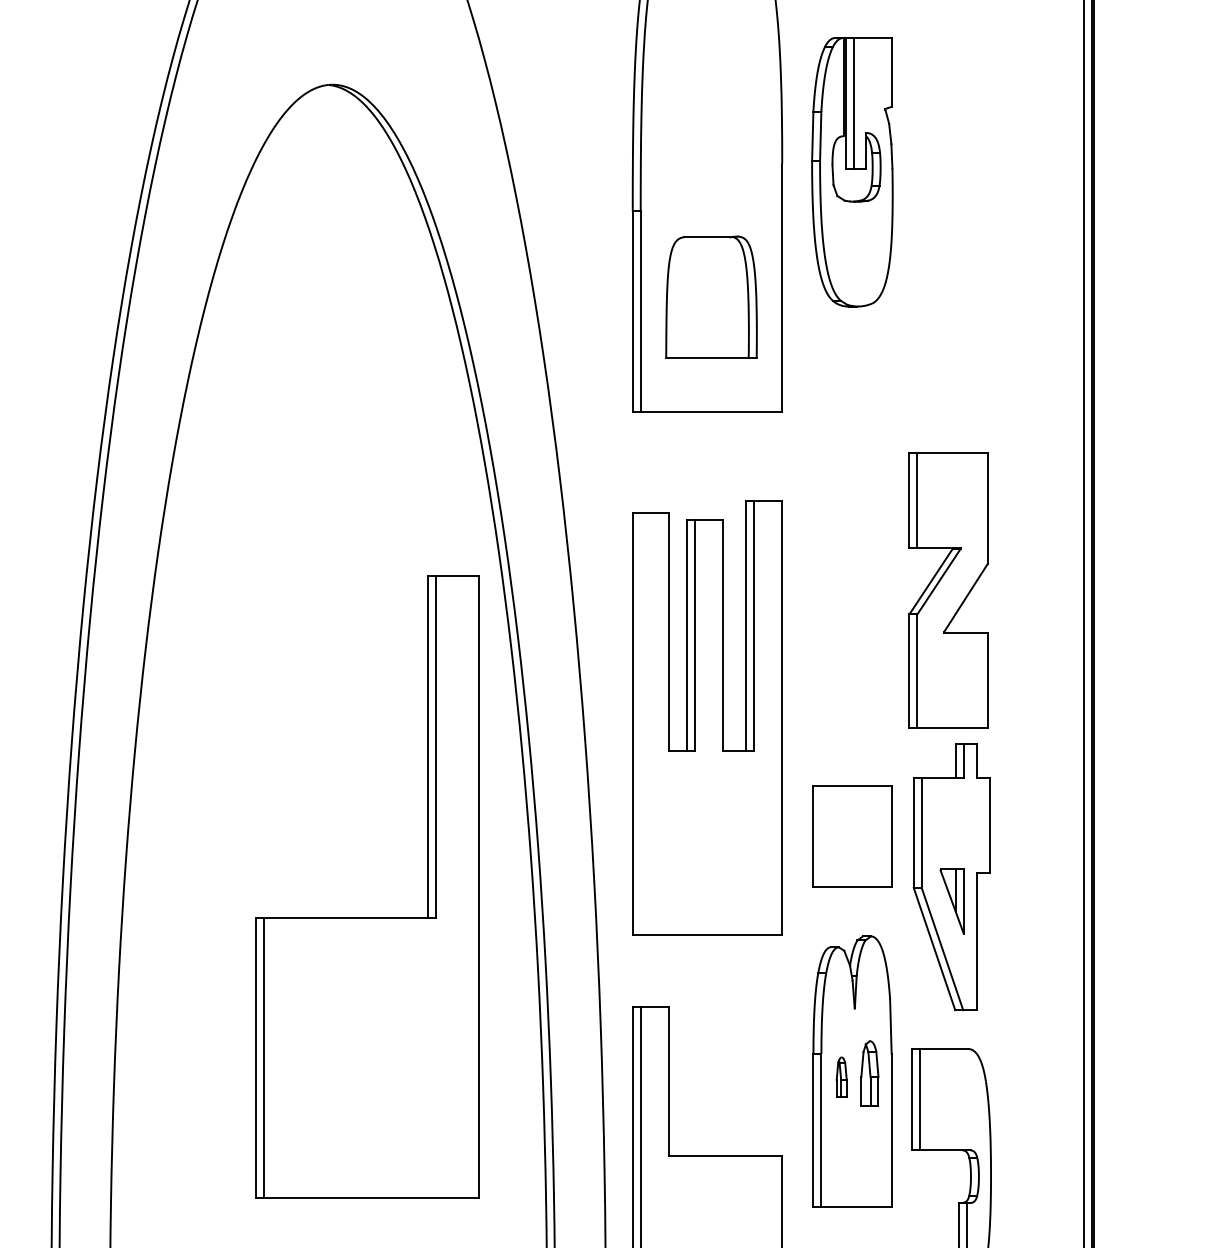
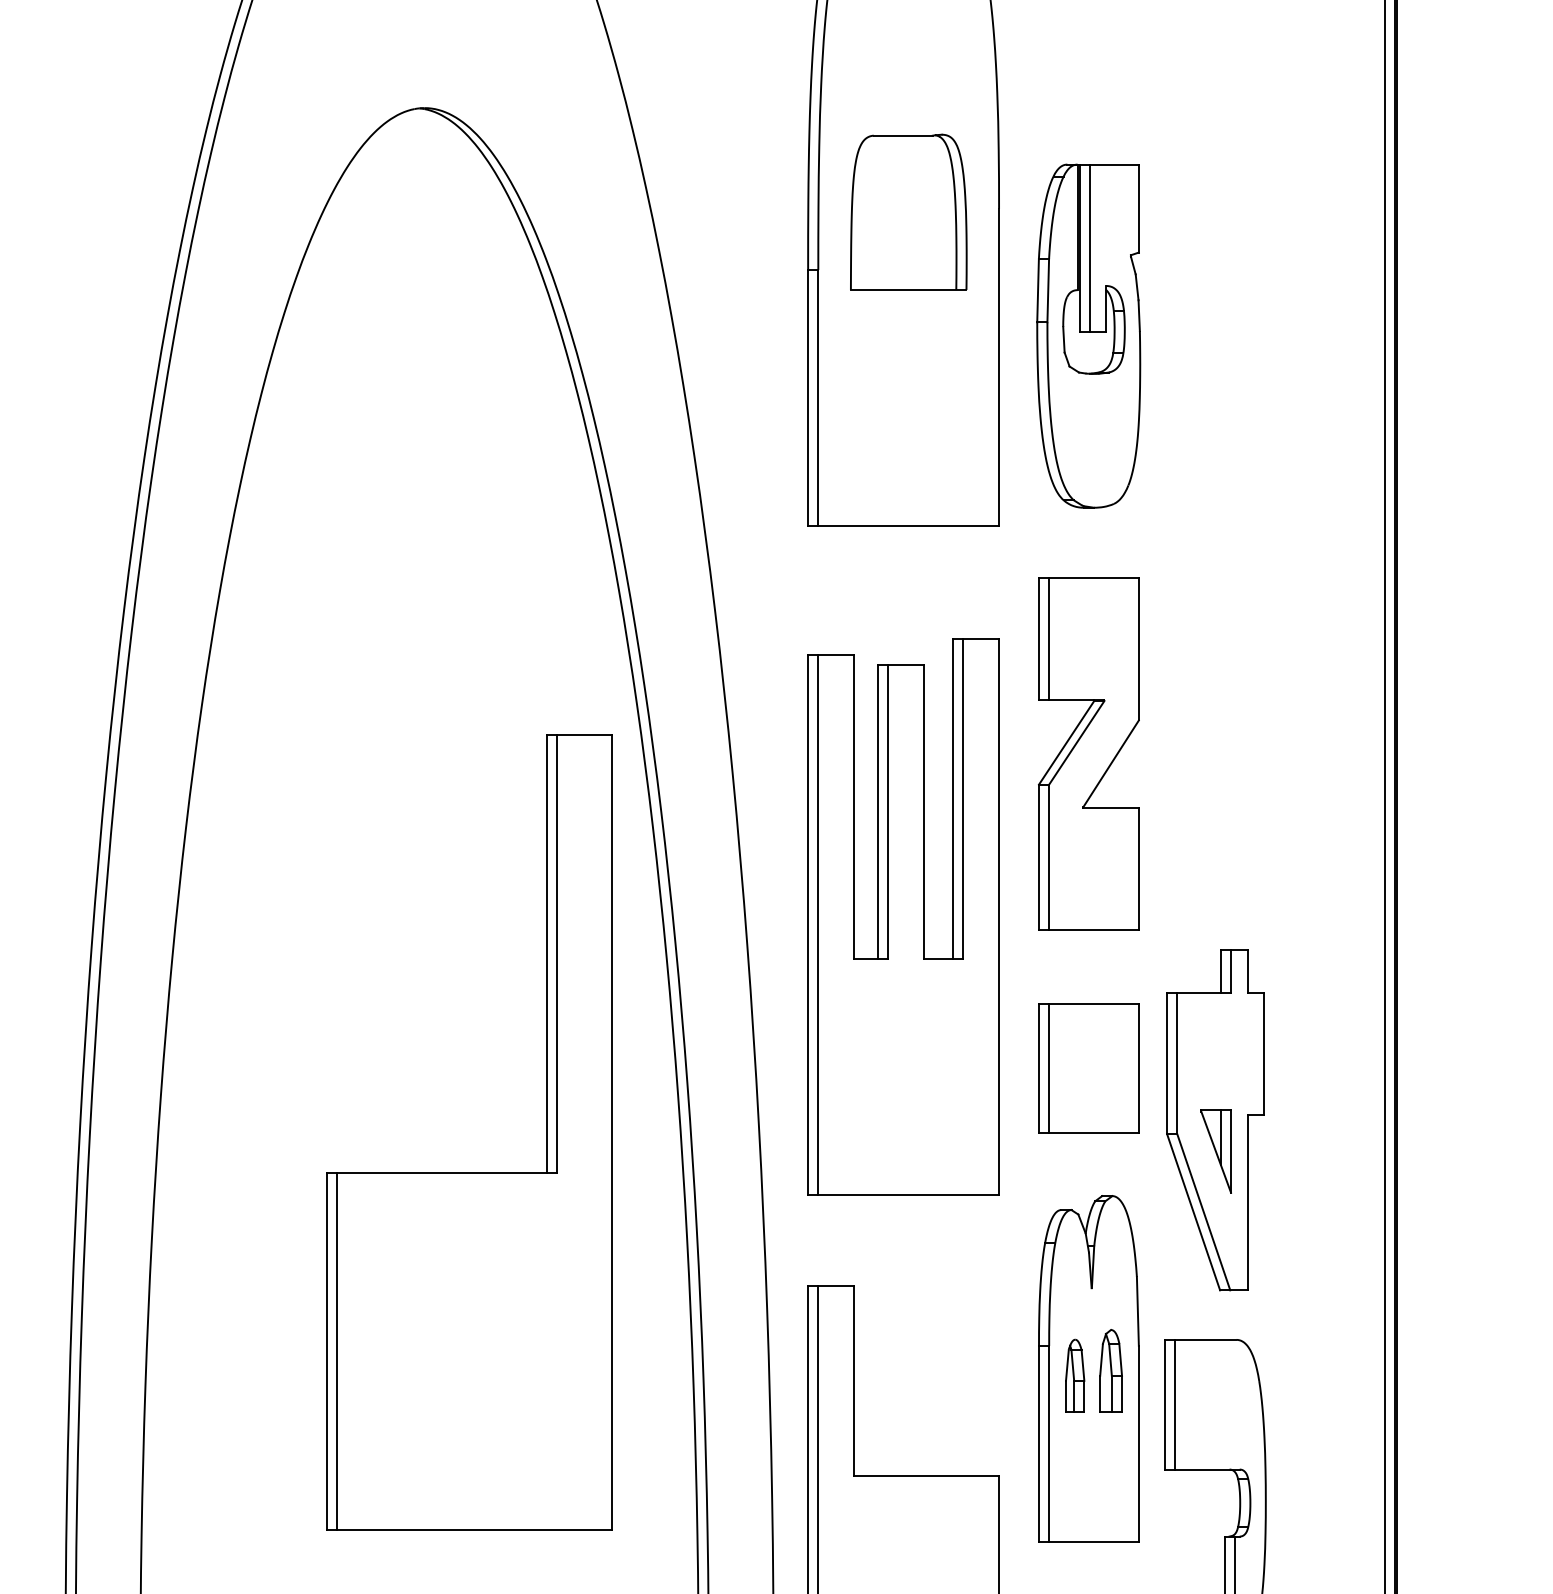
part: (852, 172) -> (1088, 336), moved
part: (711, 296) -> (908, 211), moved
part: (948, 590) -> (1088, 754), moved
line: (640, 724) -> (818, 925), added
line: (821, 836) -> (1049, 1068), added
part: (841, 1077) -> (1074, 1376), size x1.43

